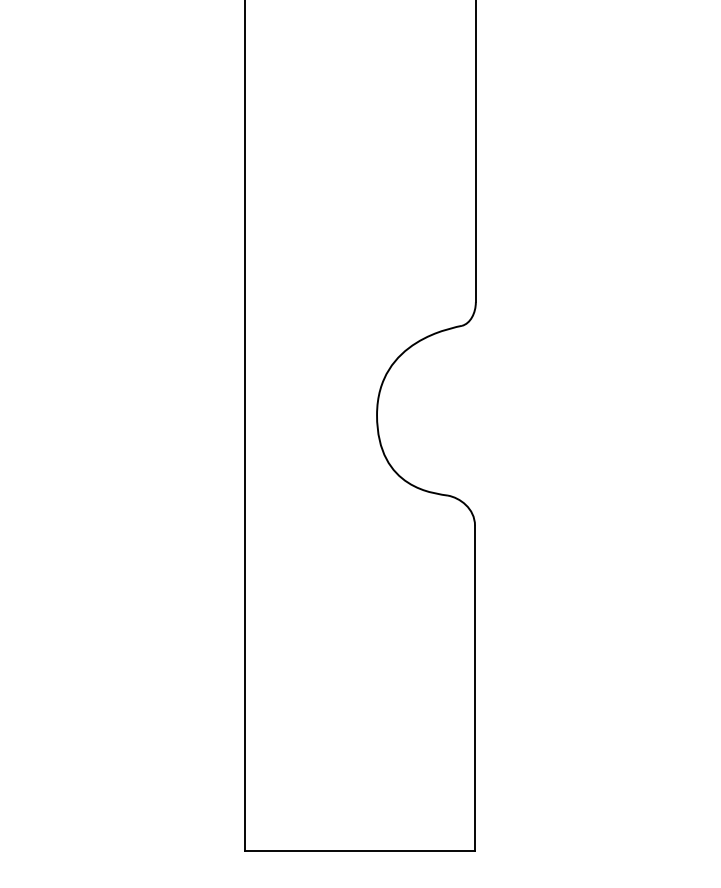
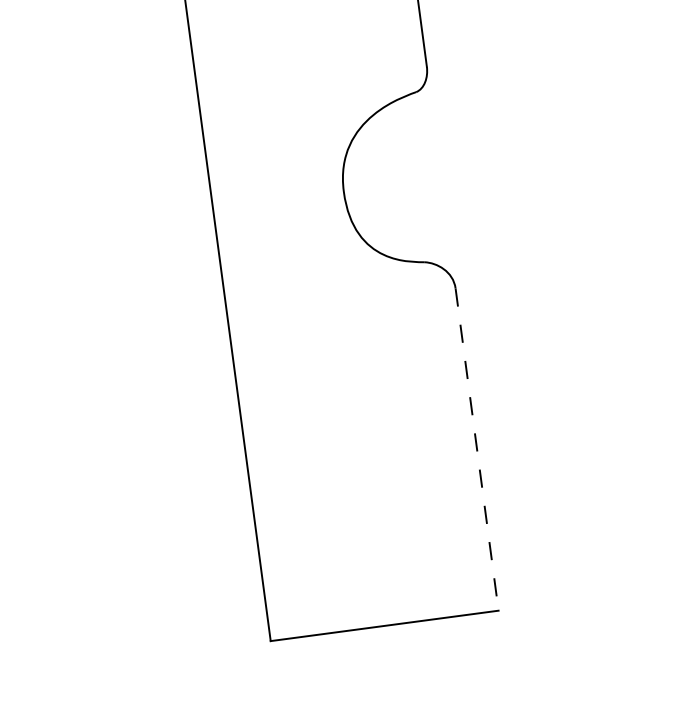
line: (475, 688) -> (477, 449), solid -> dashed

